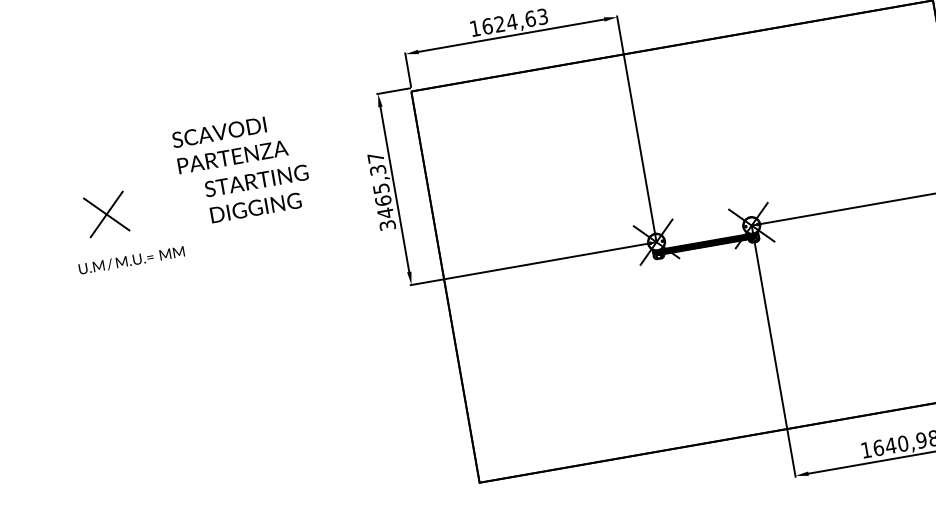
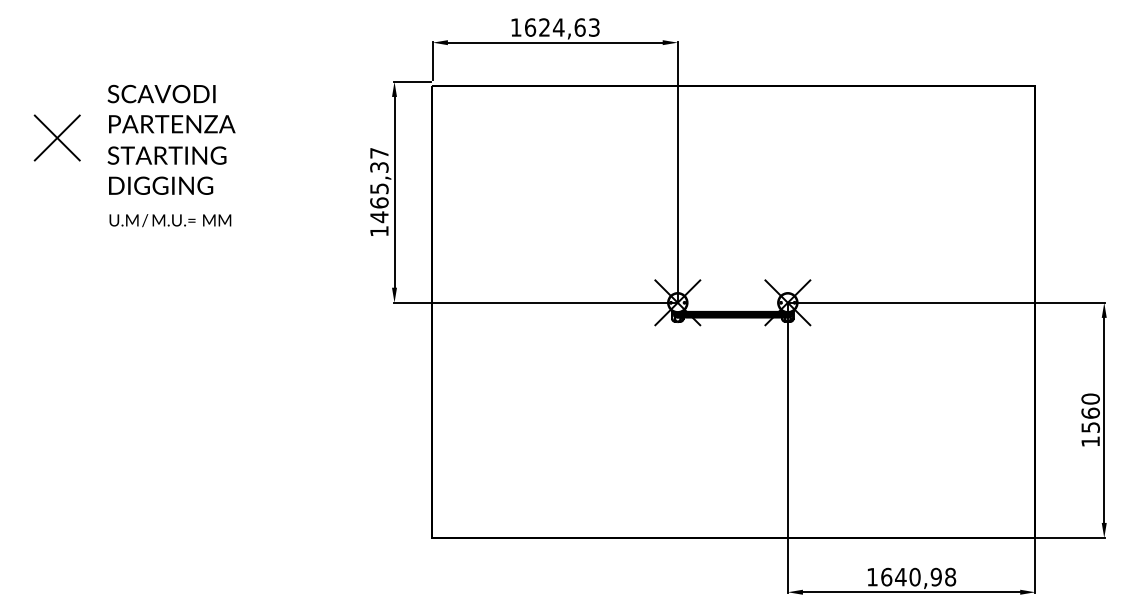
text: (229, 143) -> (171, 108), moved
text: (258, 193) -> (166, 170), moved
part: (105, 214) -> (56, 137), moved
text: (387, 225) -> (379, 231), 3465,37 -> 1465,37
text: (131, 260) -> (170, 220), moved

